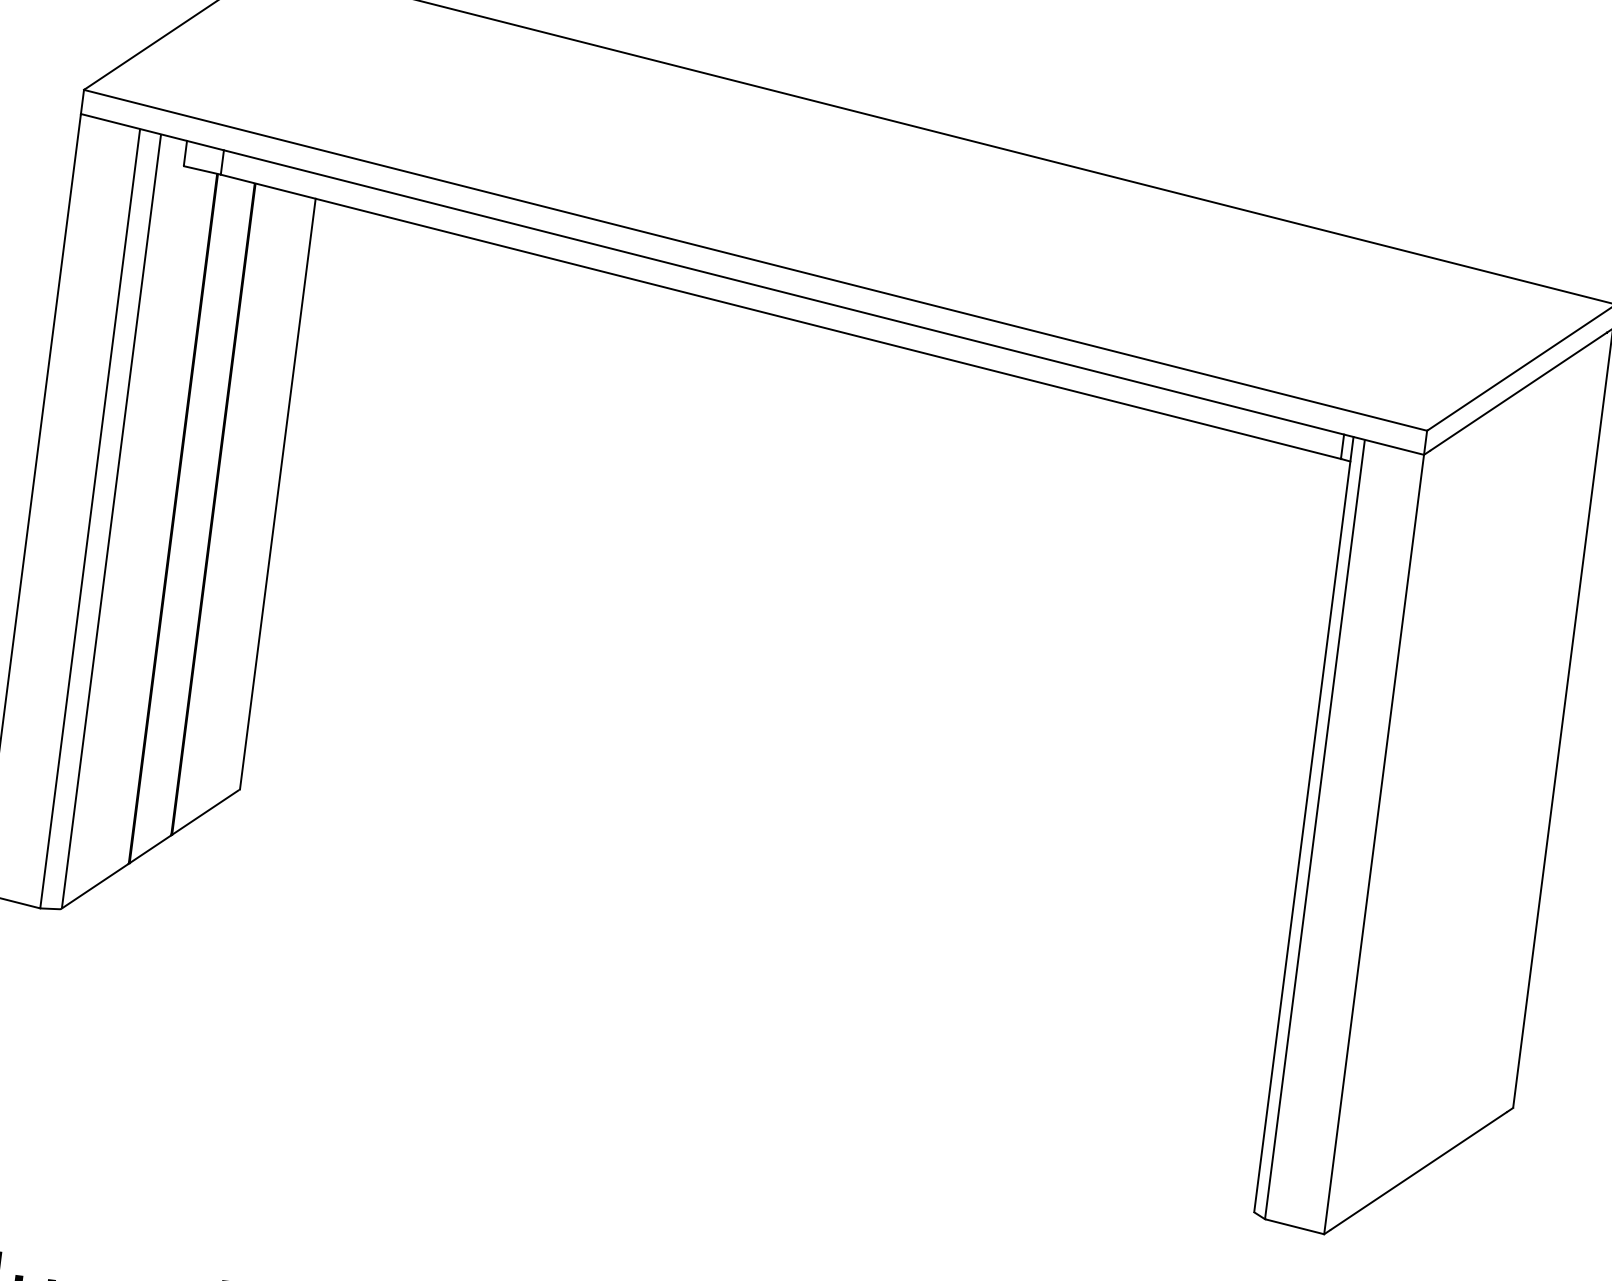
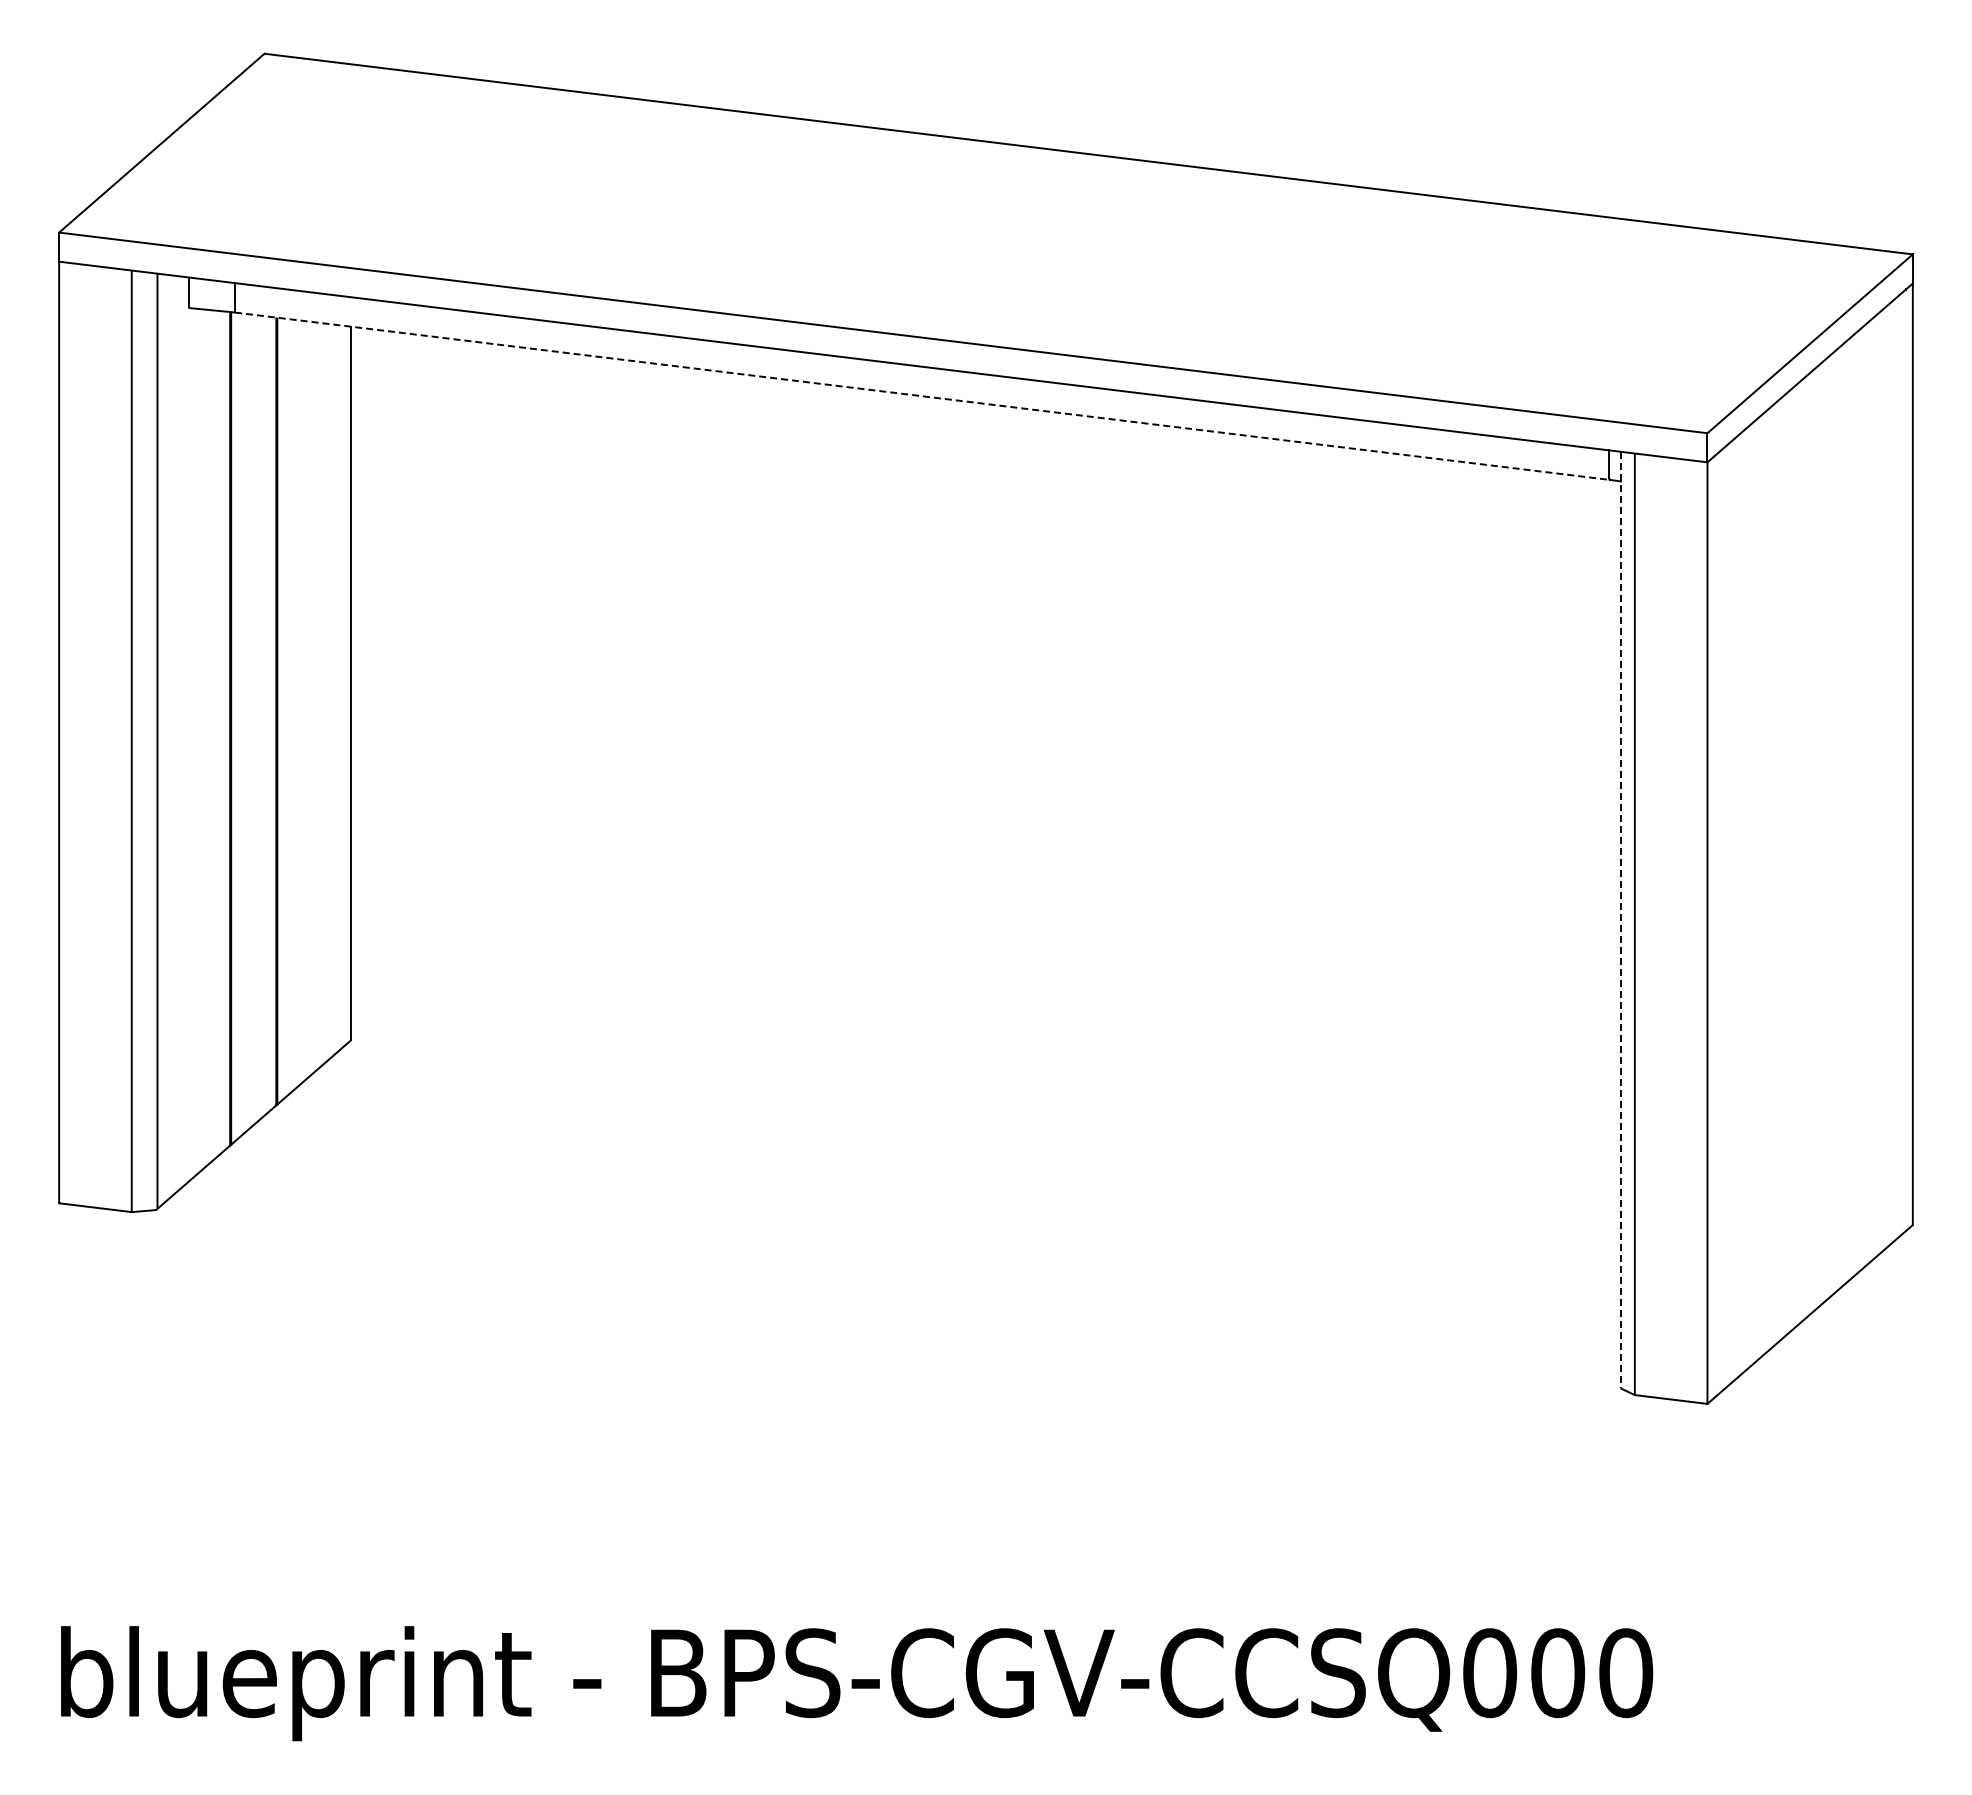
line: (781, 317) -> (922, 396), solid -> dashed
line: (1303, 824) -> (1620, 920), solid -> dashed

